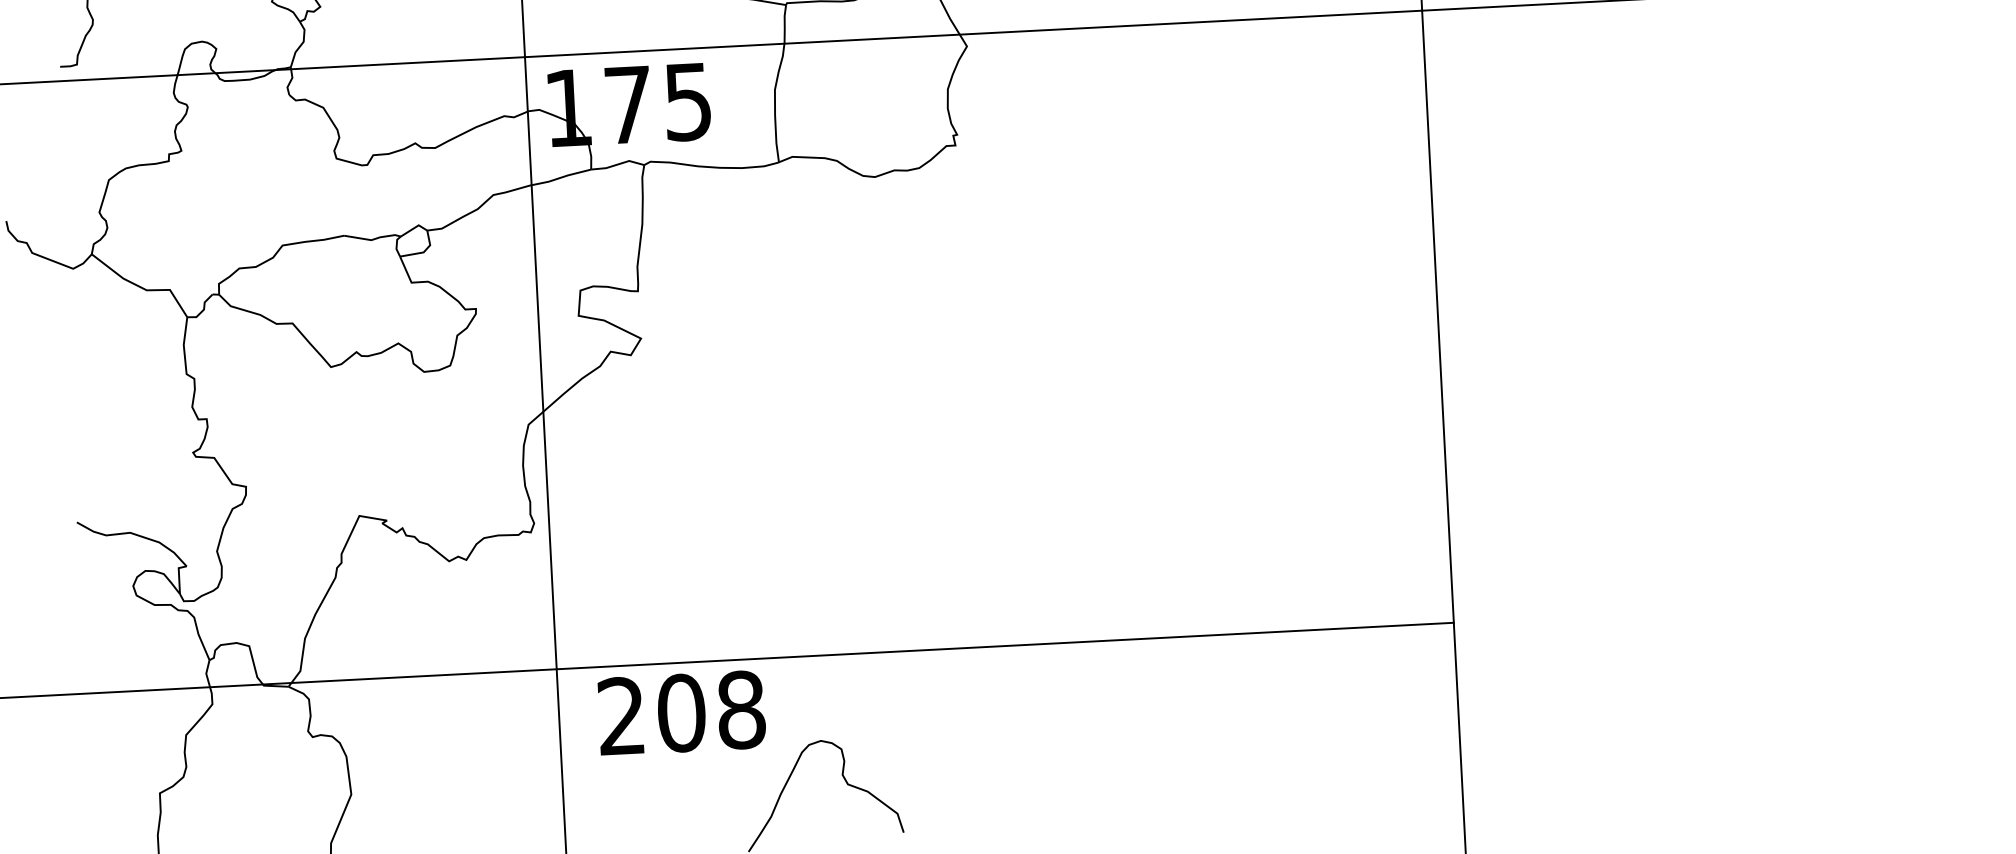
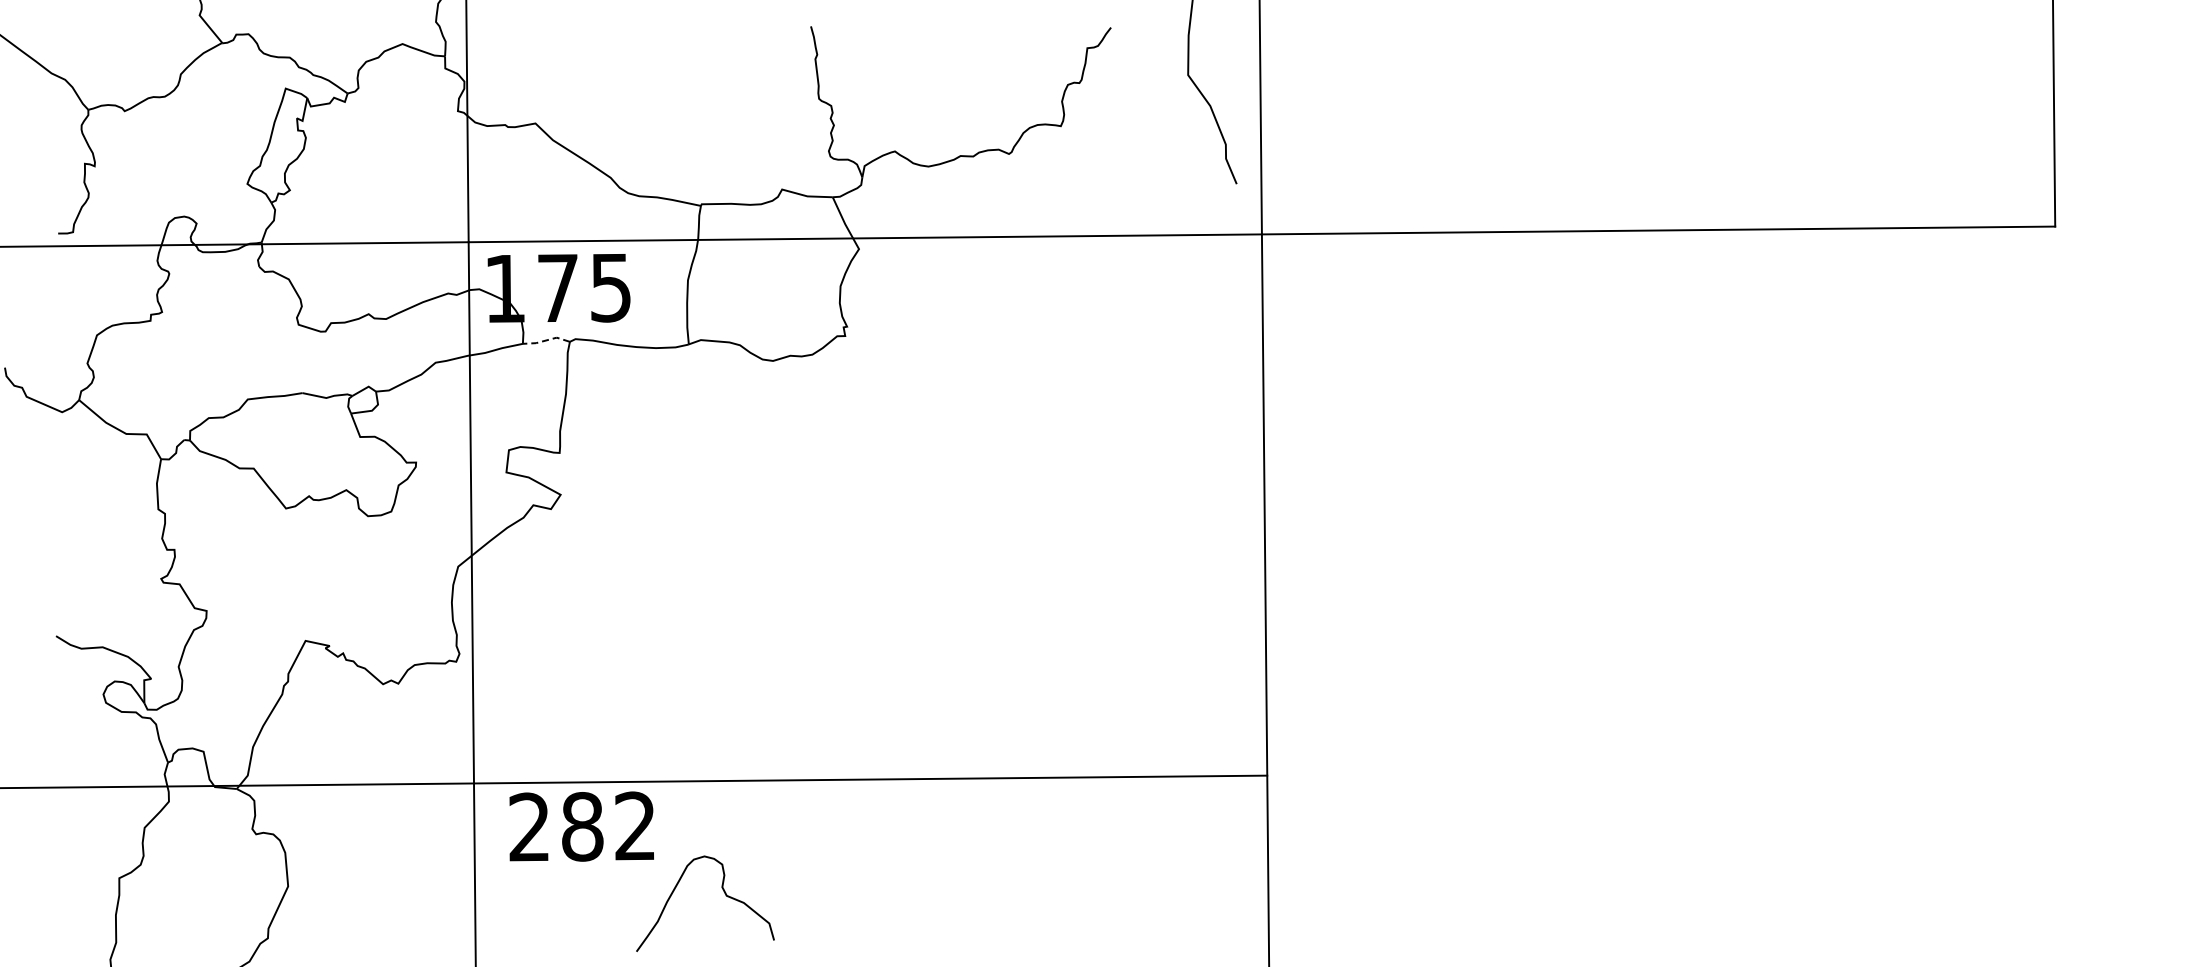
line: (617, 164) -> (546, 340), solid -> dashed
text: (710, 711) -> (608, 826), 208 -> 282

